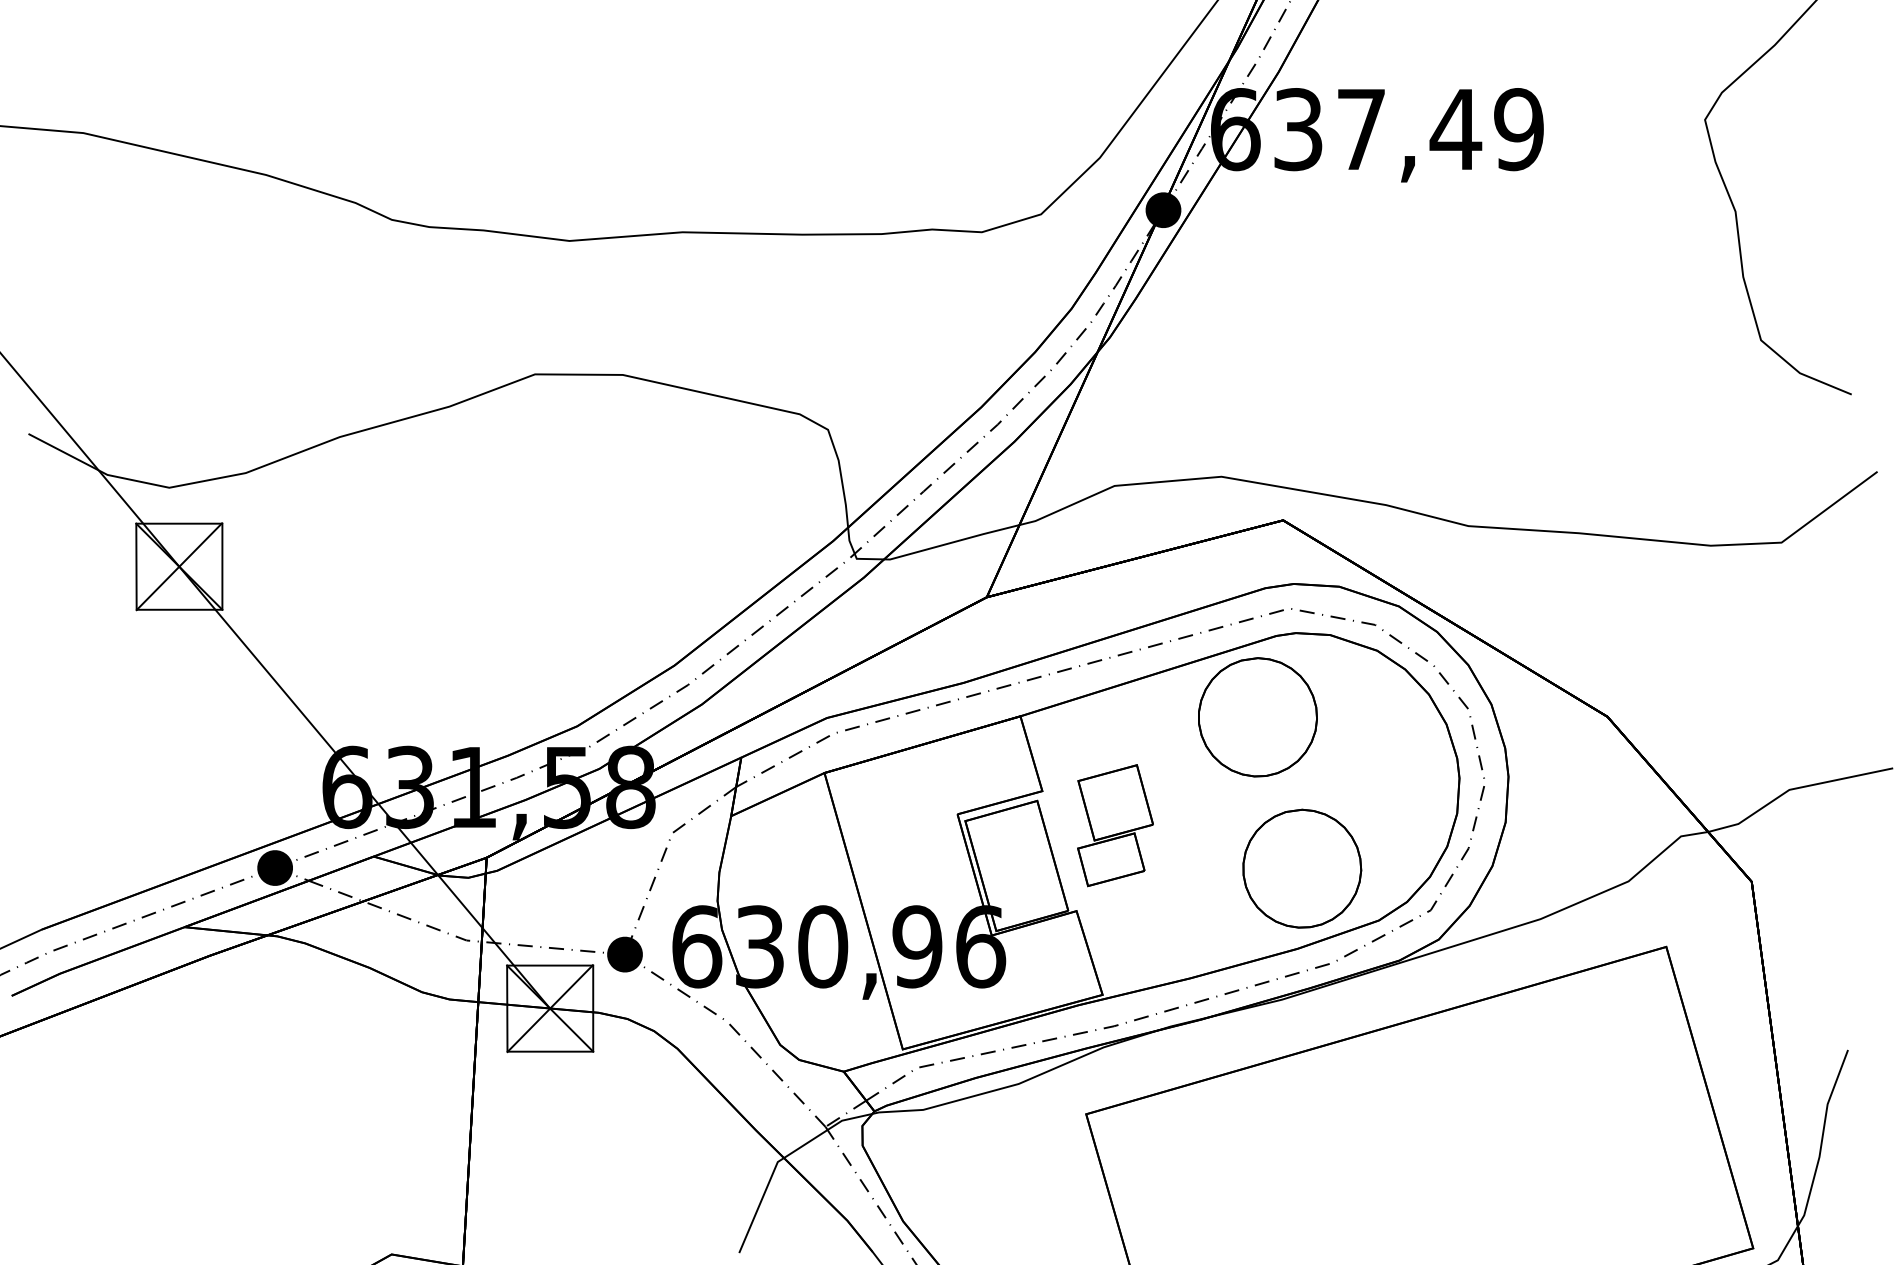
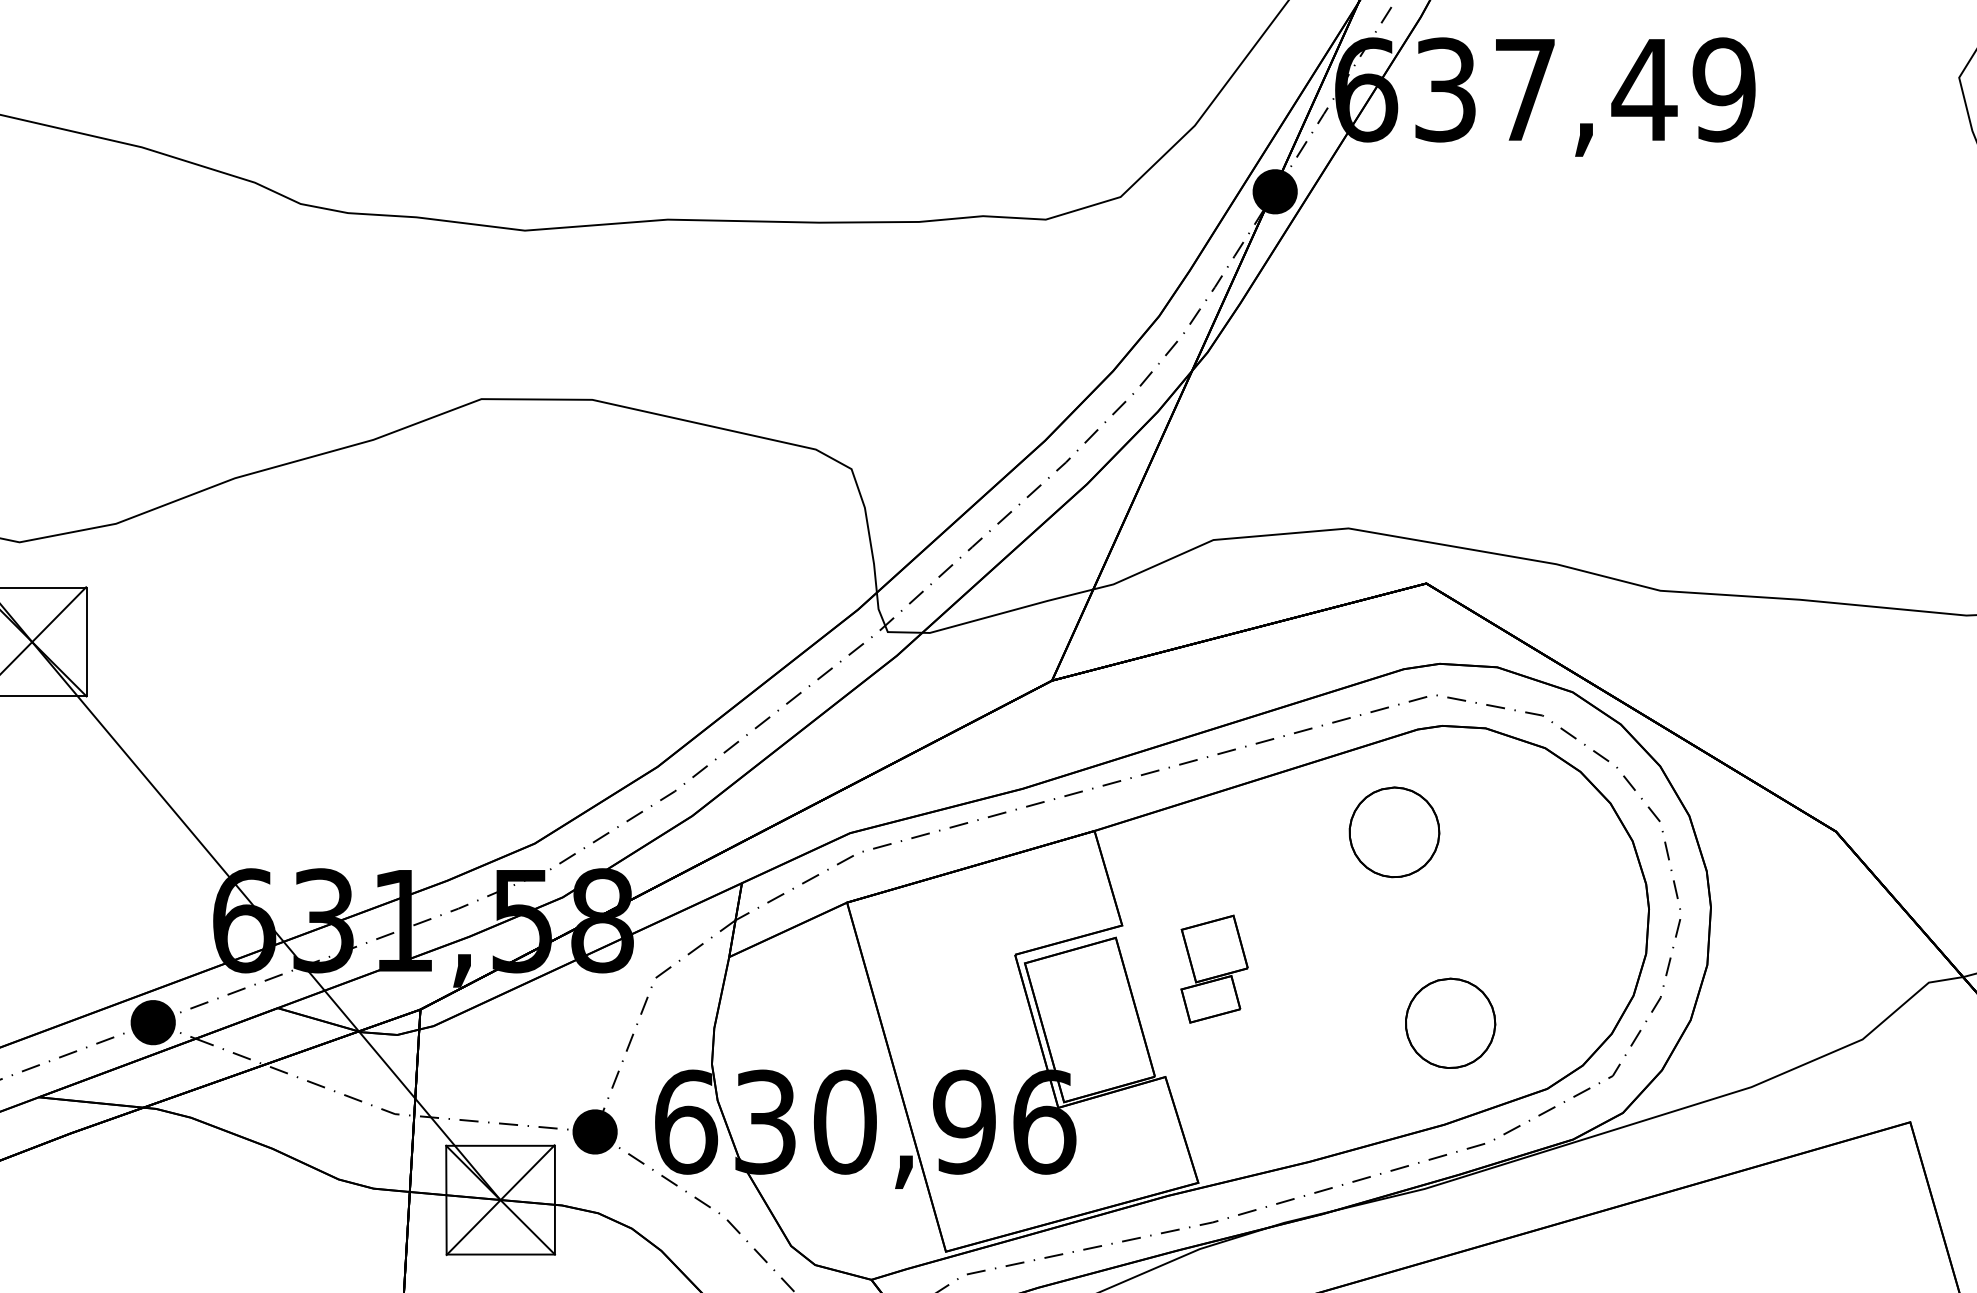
part: (1257, 717) -> (1393, 832), size x0.6
part: (1115, 825) -> (1214, 968), size x0.7
part: (1302, 868) -> (1450, 1023), size x0.6

